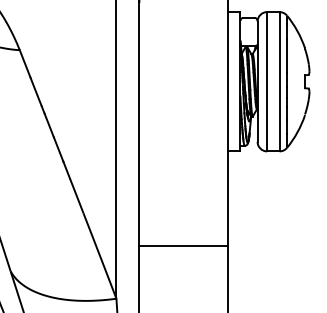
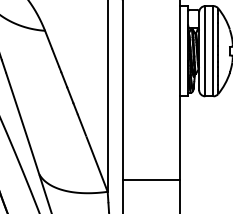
line: (182, 245) -> (150, 179), moved

